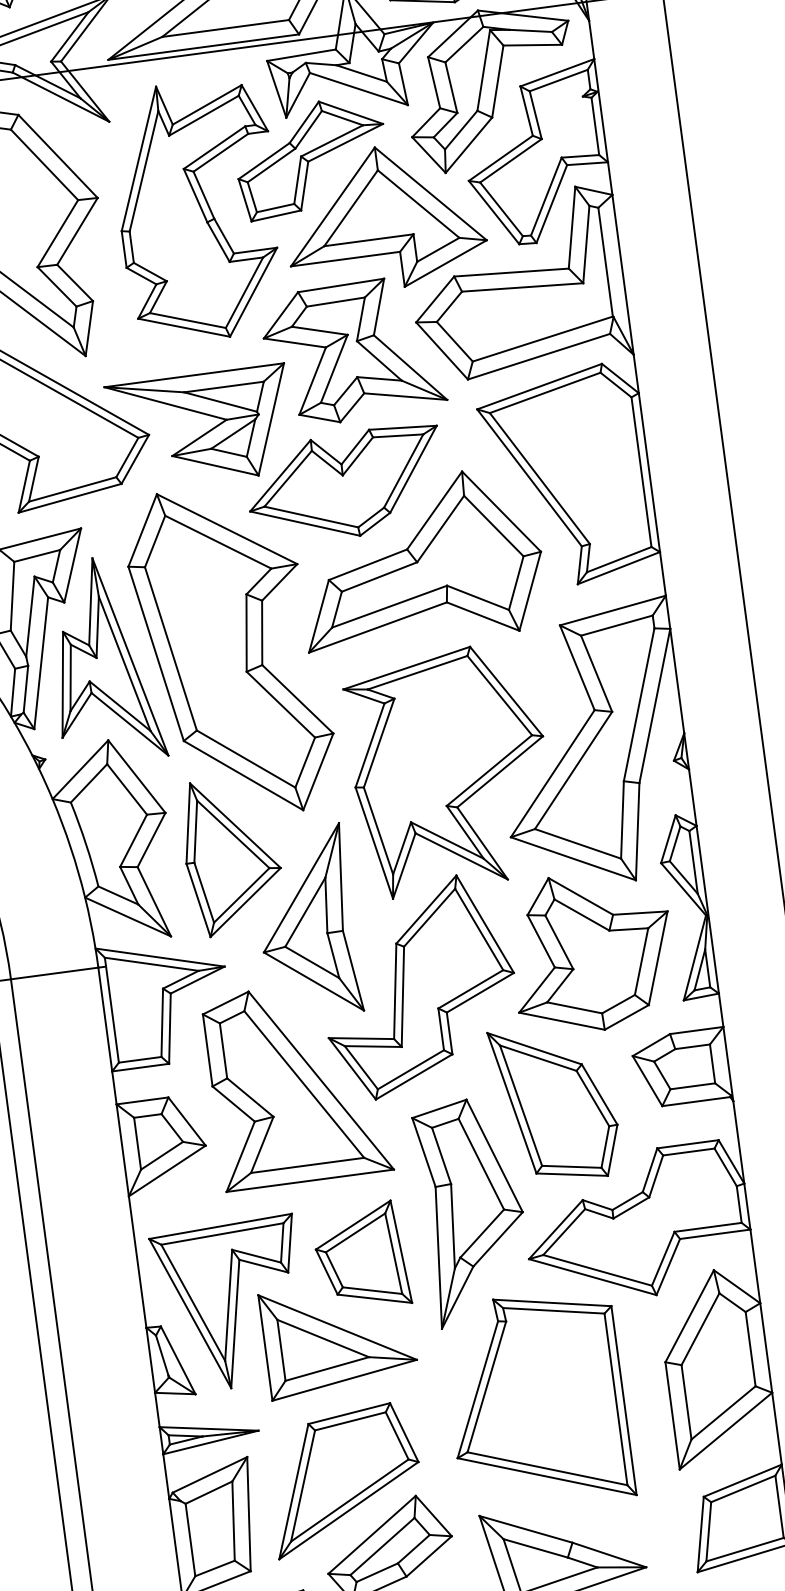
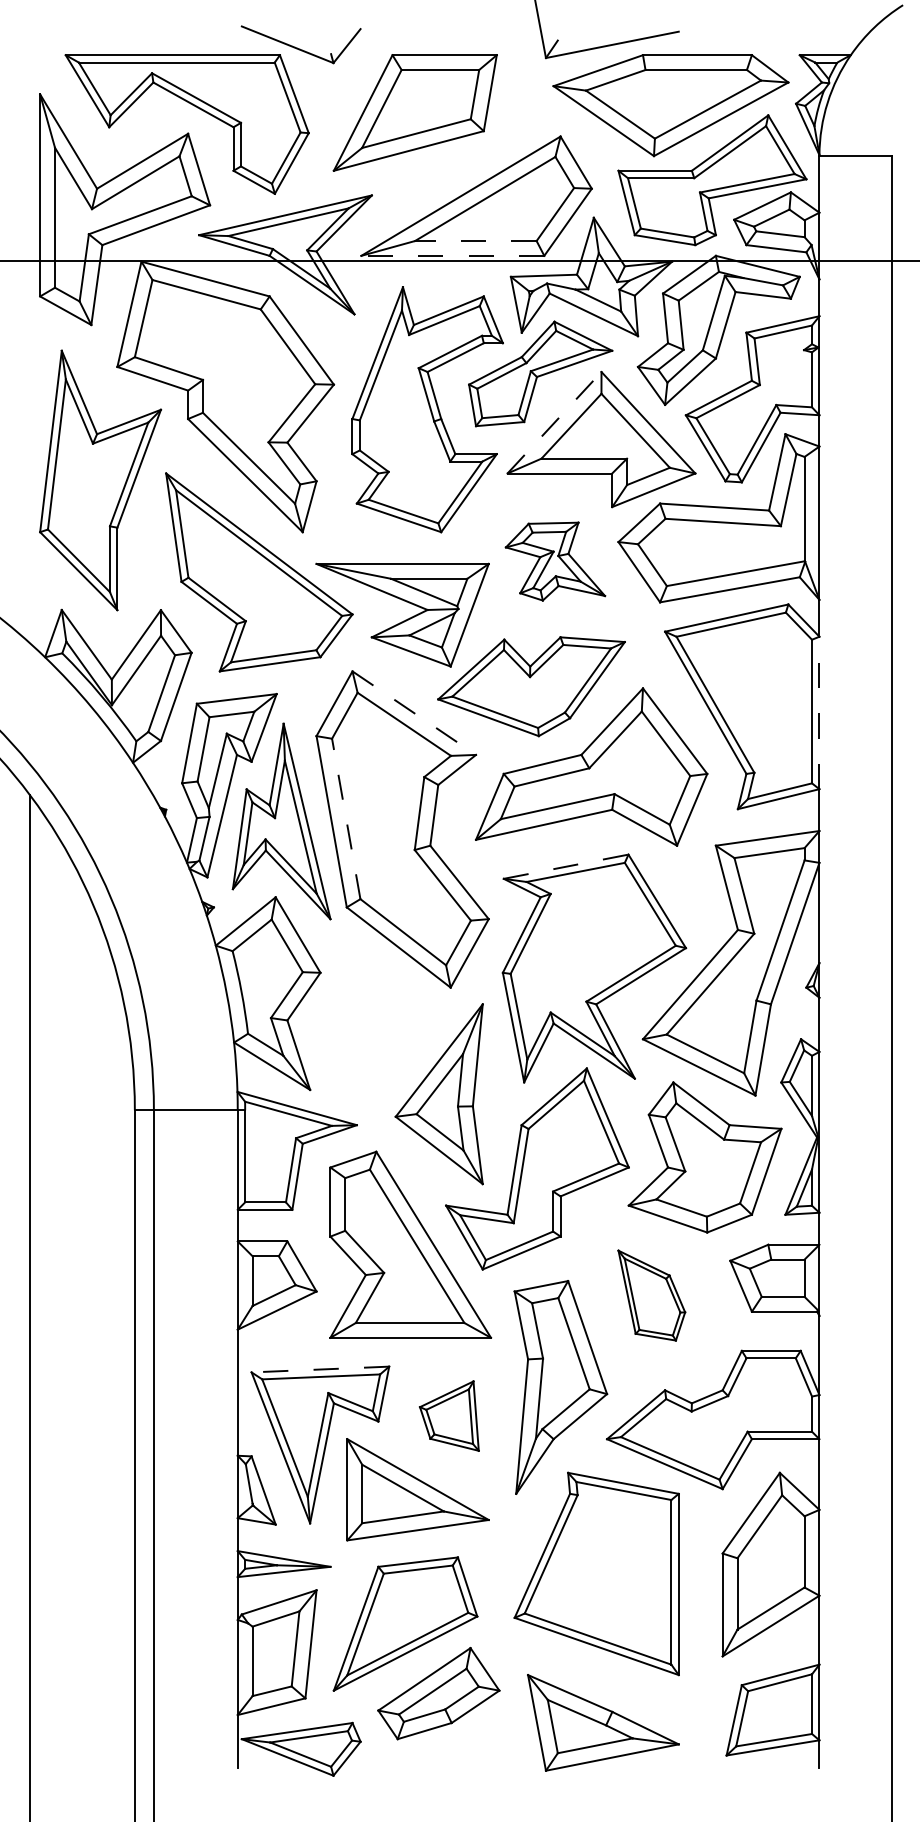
line: (225, 29) -> (475, 241), solid -> dashed
line: (203, 46) -> (452, 255), solid -> dashed
line: (332, 206) -> (554, 422), solid -> dashed
part: (353, 351) -> (555, 561), size x0.6
line: (649, 472) -> (819, 712), solid -> dashed
line: (227, 529) -> (414, 713), solid -> dashed
line: (171, 648) -> (346, 818), solid -> dashed
line: (407, 667) -> (566, 866), solid -> dashed
part: (231, 855) -> (377, 1021), removed
part: (555, 1103) -> (651, 1295), size x0.6
line: (220, 1226) -> (320, 1369), solid -> dashed
part: (361, 1256) -> (449, 1415), size x0.7

